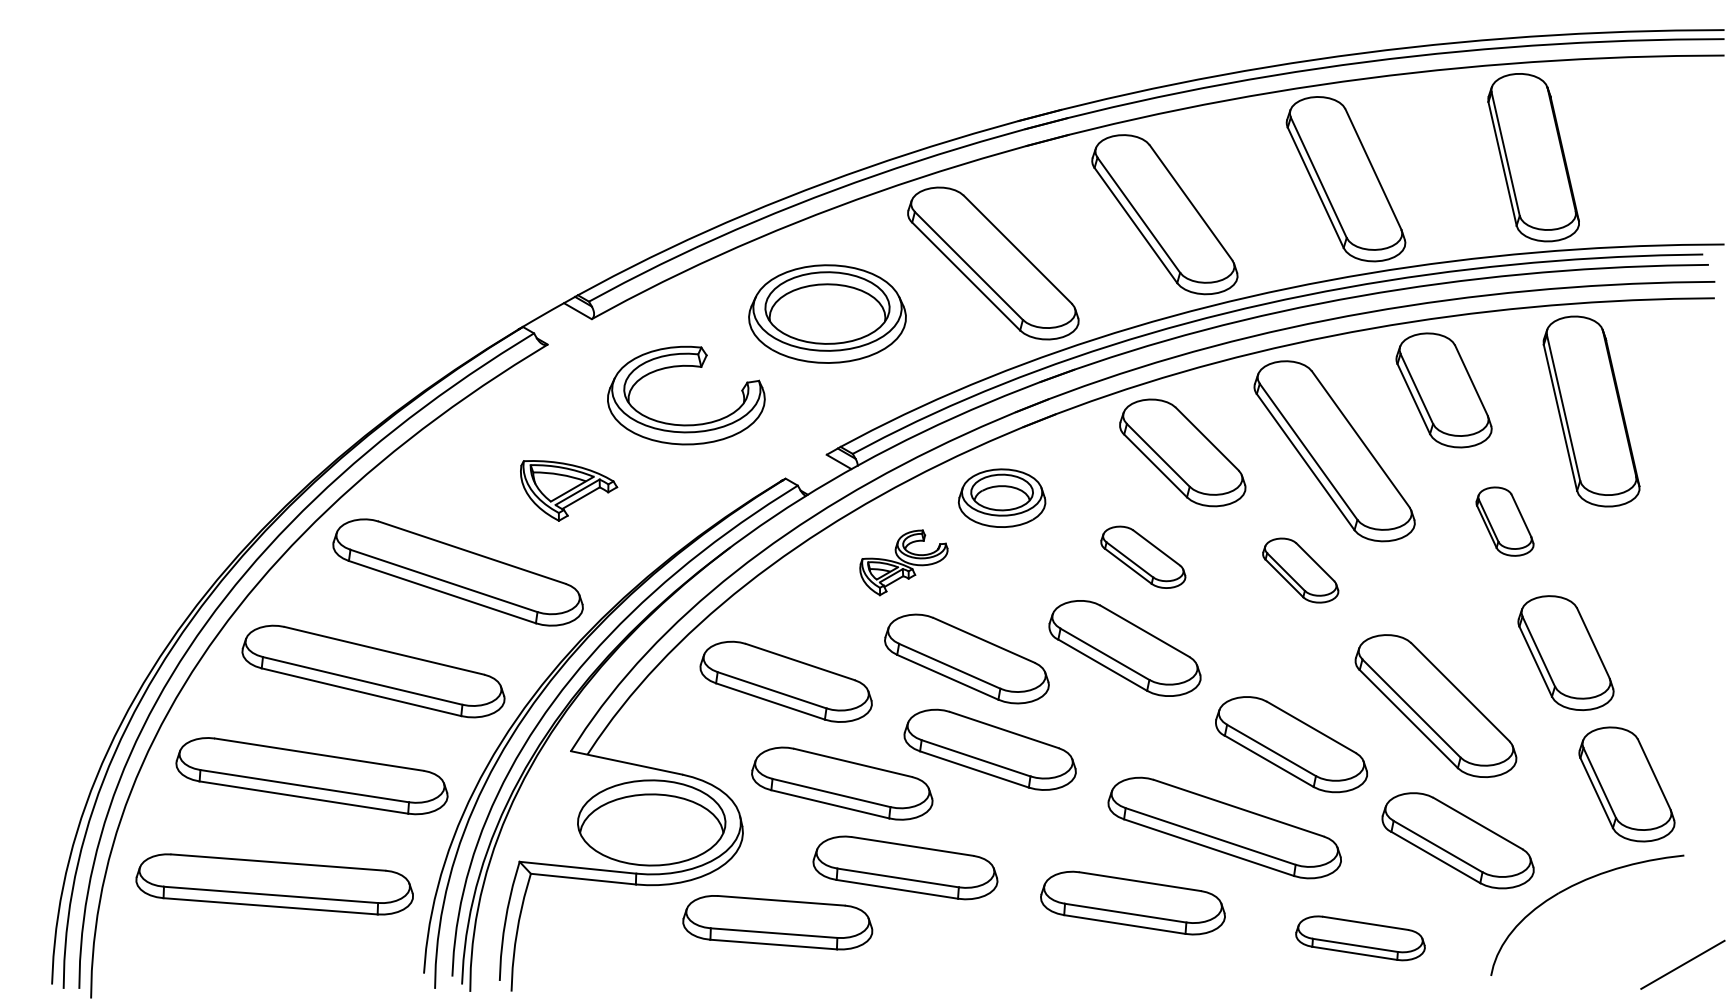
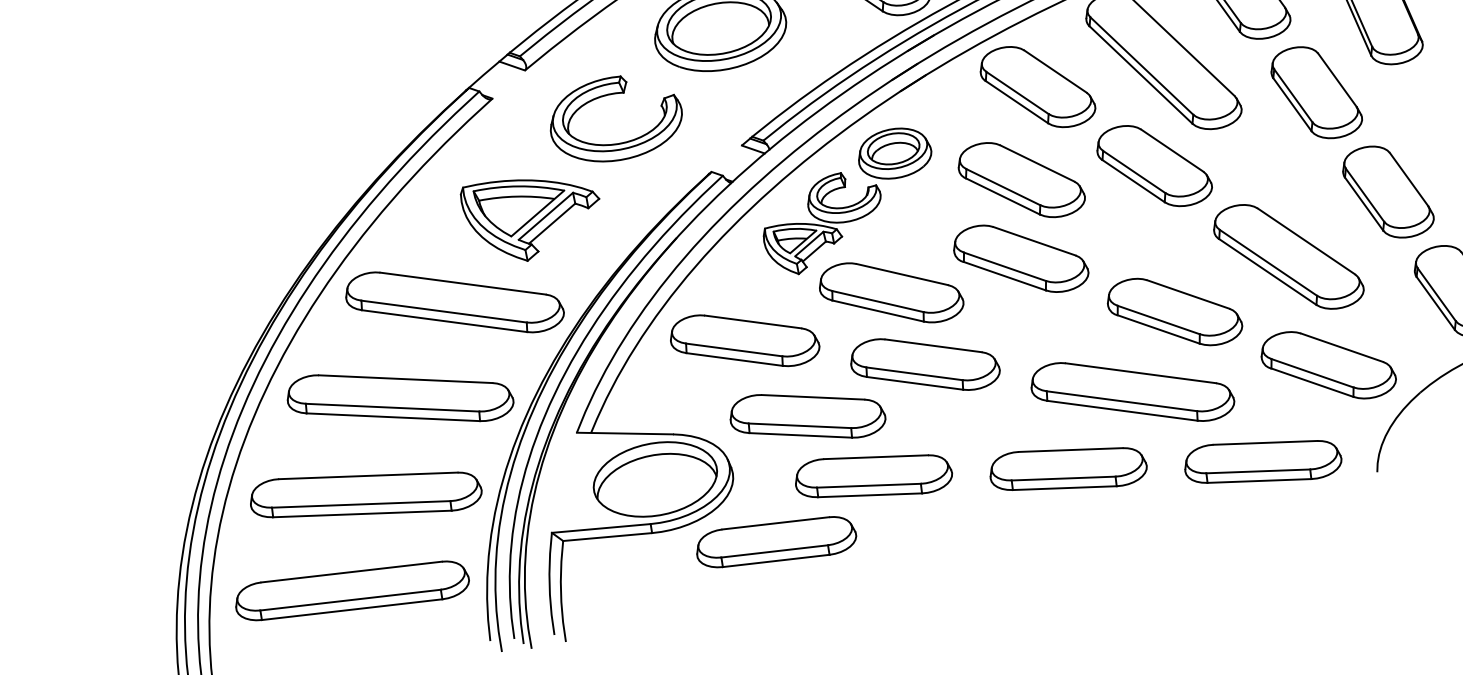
part: (568, 490) -> (533, 216), size x1.67
part: (1504, 521) -> (1315, 92), size x1.67
part: (1143, 557) -> (1021, 180), size x1.67
part: (903, 562) -> (822, 222), size x1.67
part: (1300, 570) -> (1154, 165), size x1.67
part: (1360, 938) -> (1262, 462), size x1.43

